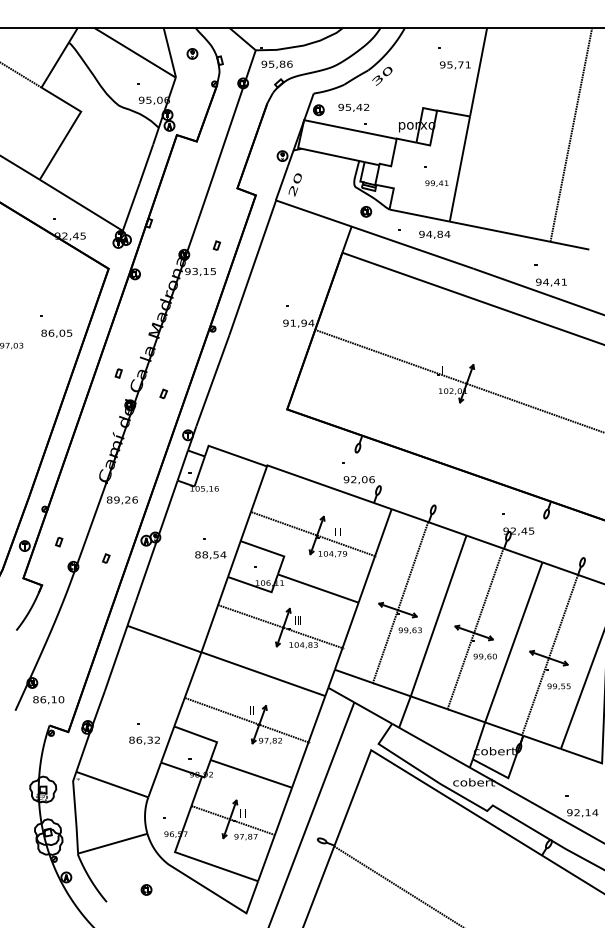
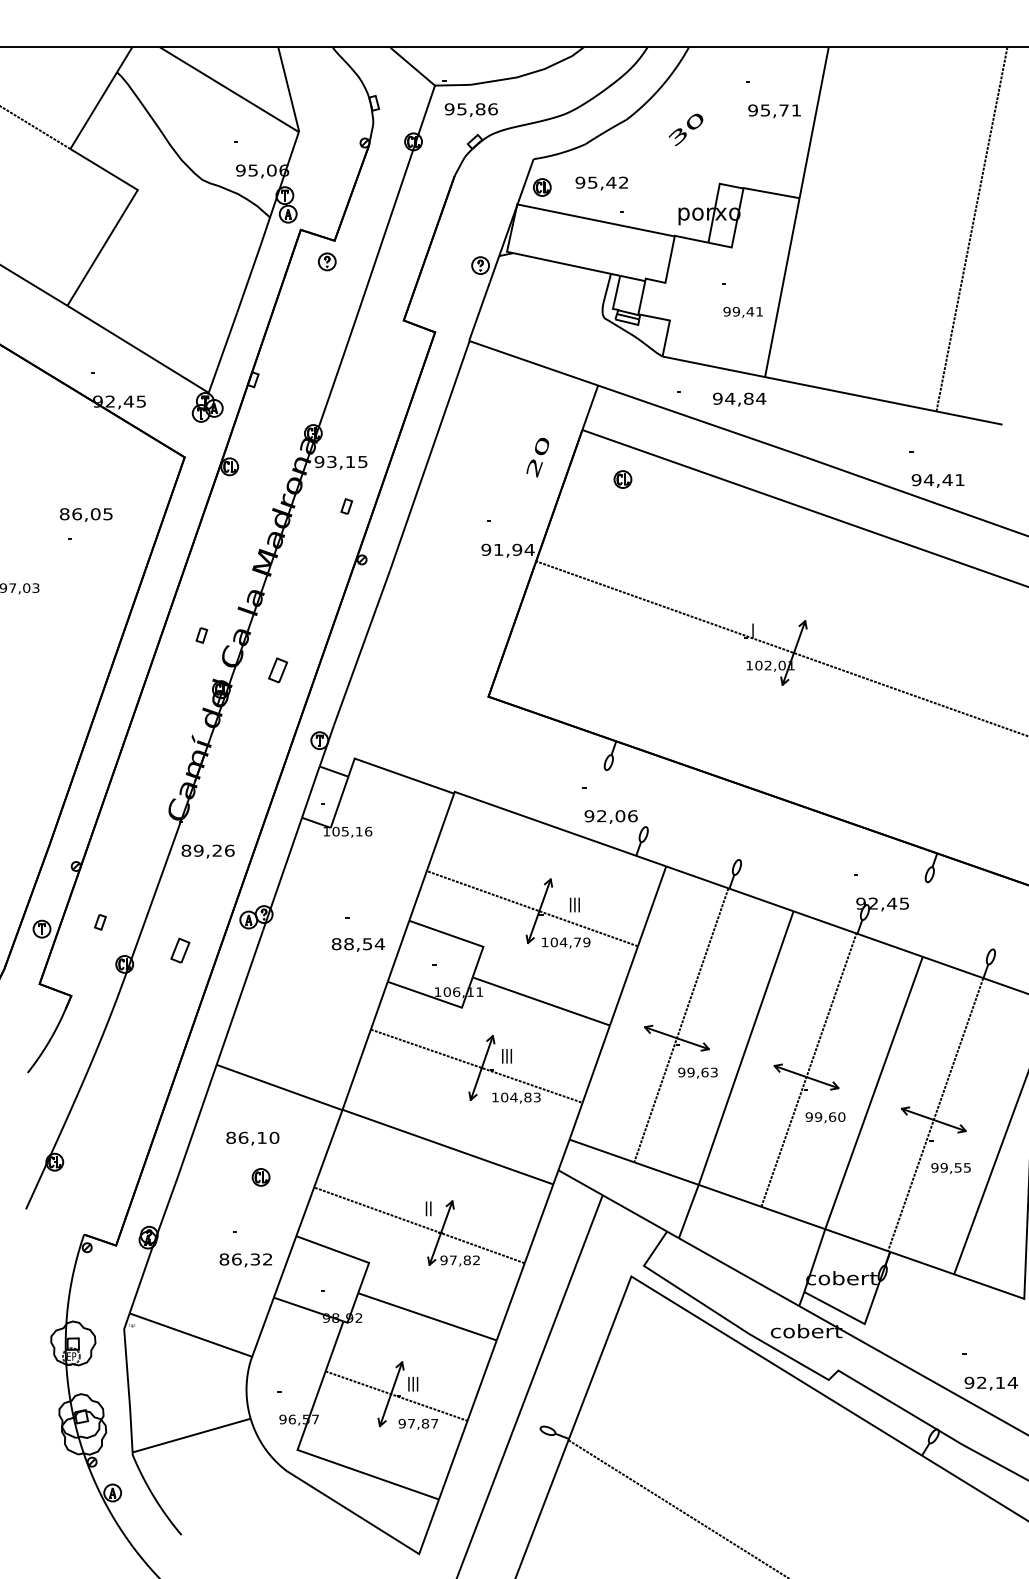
part: (192, 53) -> (327, 261), moved
text: (382, 76) -> (686, 130), moved
text: (294, 184) -> (536, 456), moved
part: (366, 211) -> (623, 478), moved
part: (216, 245) -> (346, 506), moved
text: (56, 333) -> (85, 514), moved
part: (163, 393) -> (277, 669), size x1.6
part: (106, 558) -> (180, 950), size x1.6
text: (48, 700) -> (252, 1139), moved
part: (146, 889) -> (260, 1176), moved

